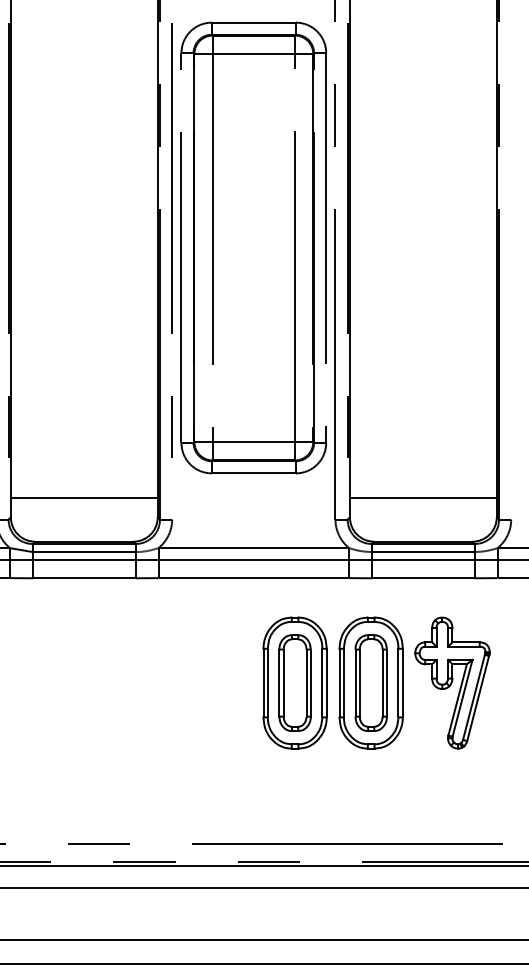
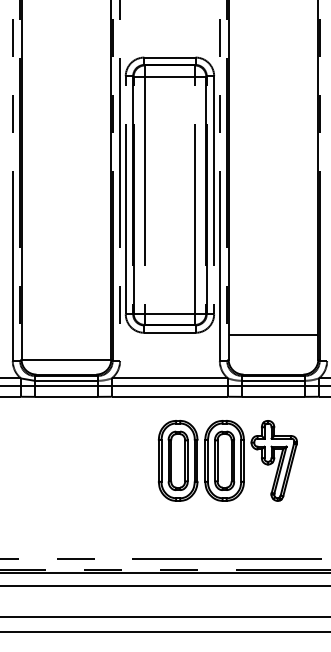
line: (84, 497) -> (66, 359), moved
line: (423, 497) -> (273, 334), moved
part: (375, 682) -> (227, 460), moved

